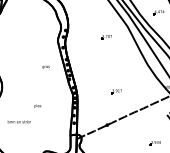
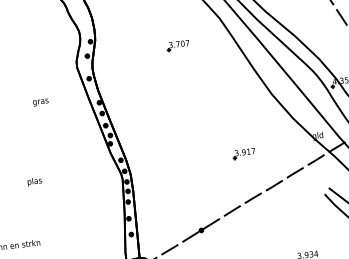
text: (45, 66) -> (39, 101), moved
part: (116, 91) -> (243, 153), moved
text: (37, 105) -> (33, 180), moved

